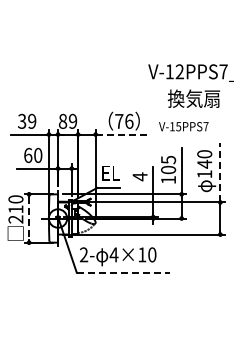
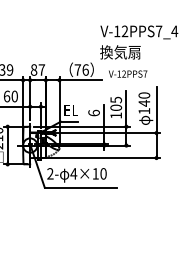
text: (193, 98) -> (120, 52), moved
text: (72, 120) -> (41, 69), 89 -> 87
text: (178, 126) -> (123, 73), V-15PPS7 -> V-12PPS7
line: (123, 134) -> (81, 80), dashed -> solid
line: (220, 172) -> (156, 109), dashed -> solid
text: (139, 176) -> (93, 112), 4 -> 6
line: (29, 219) -> (8, 146), dashed -> solid
line: (123, 272) -> (81, 187), dashed -> solid

